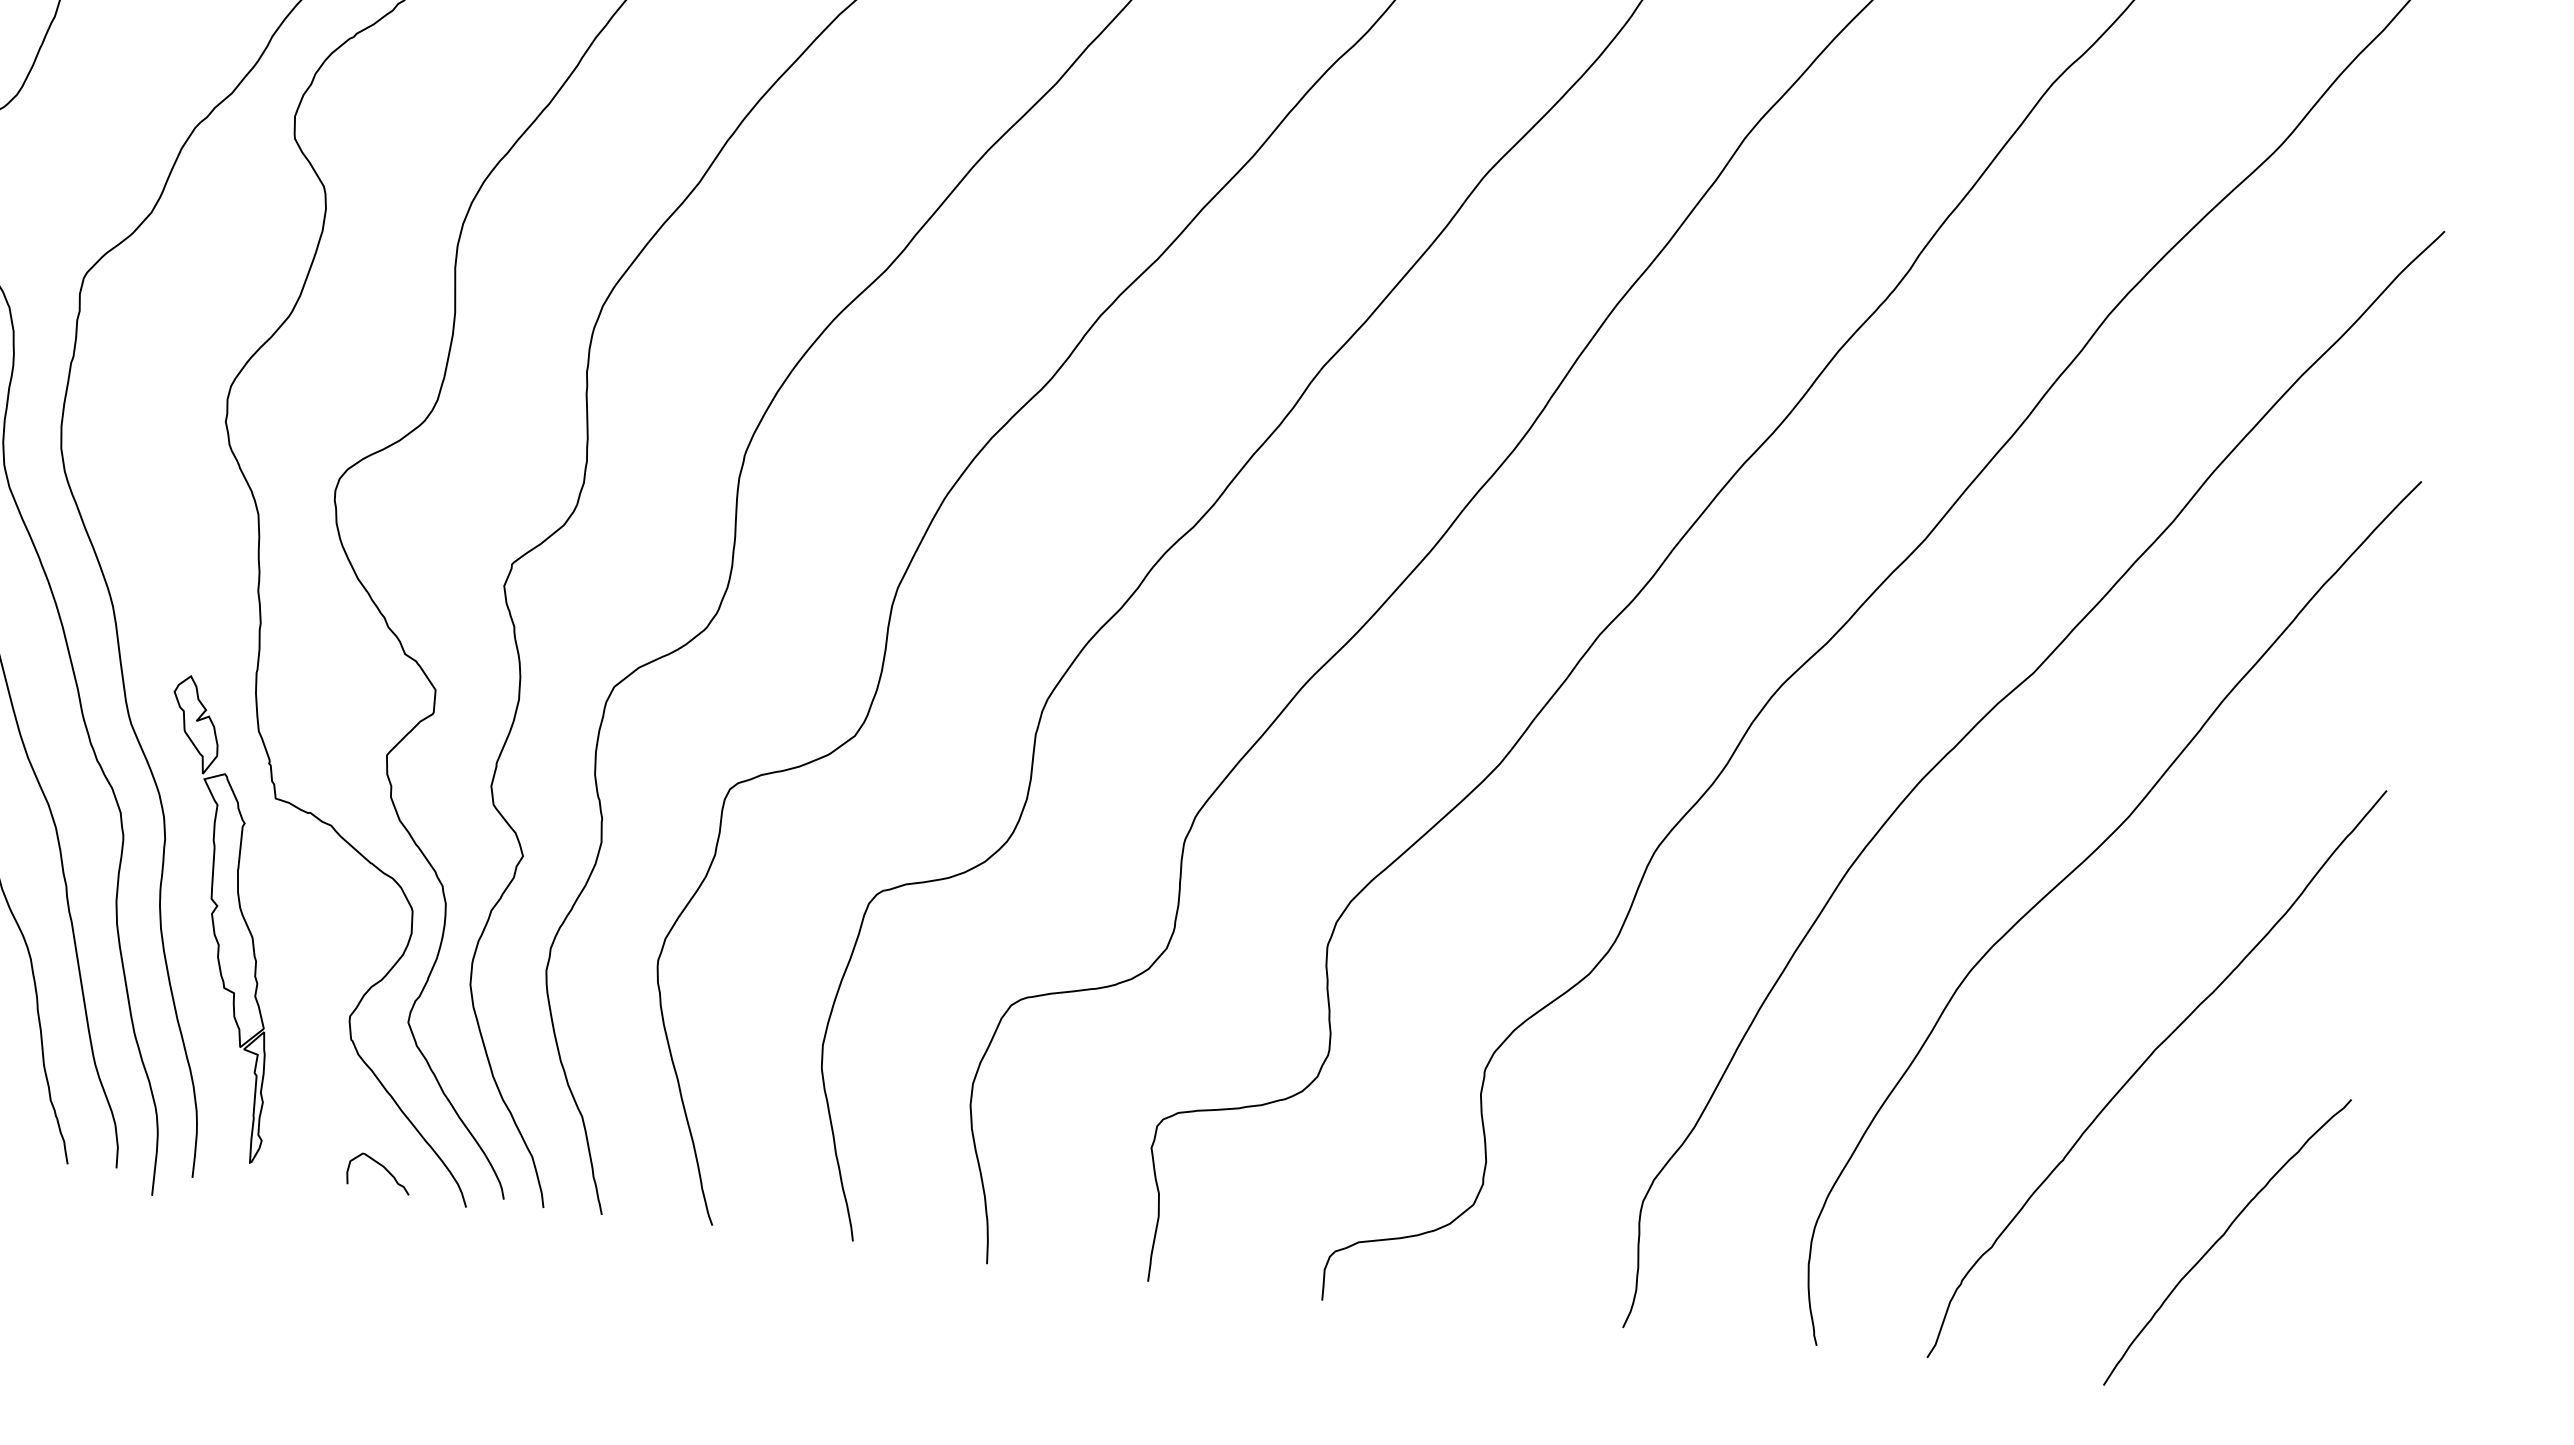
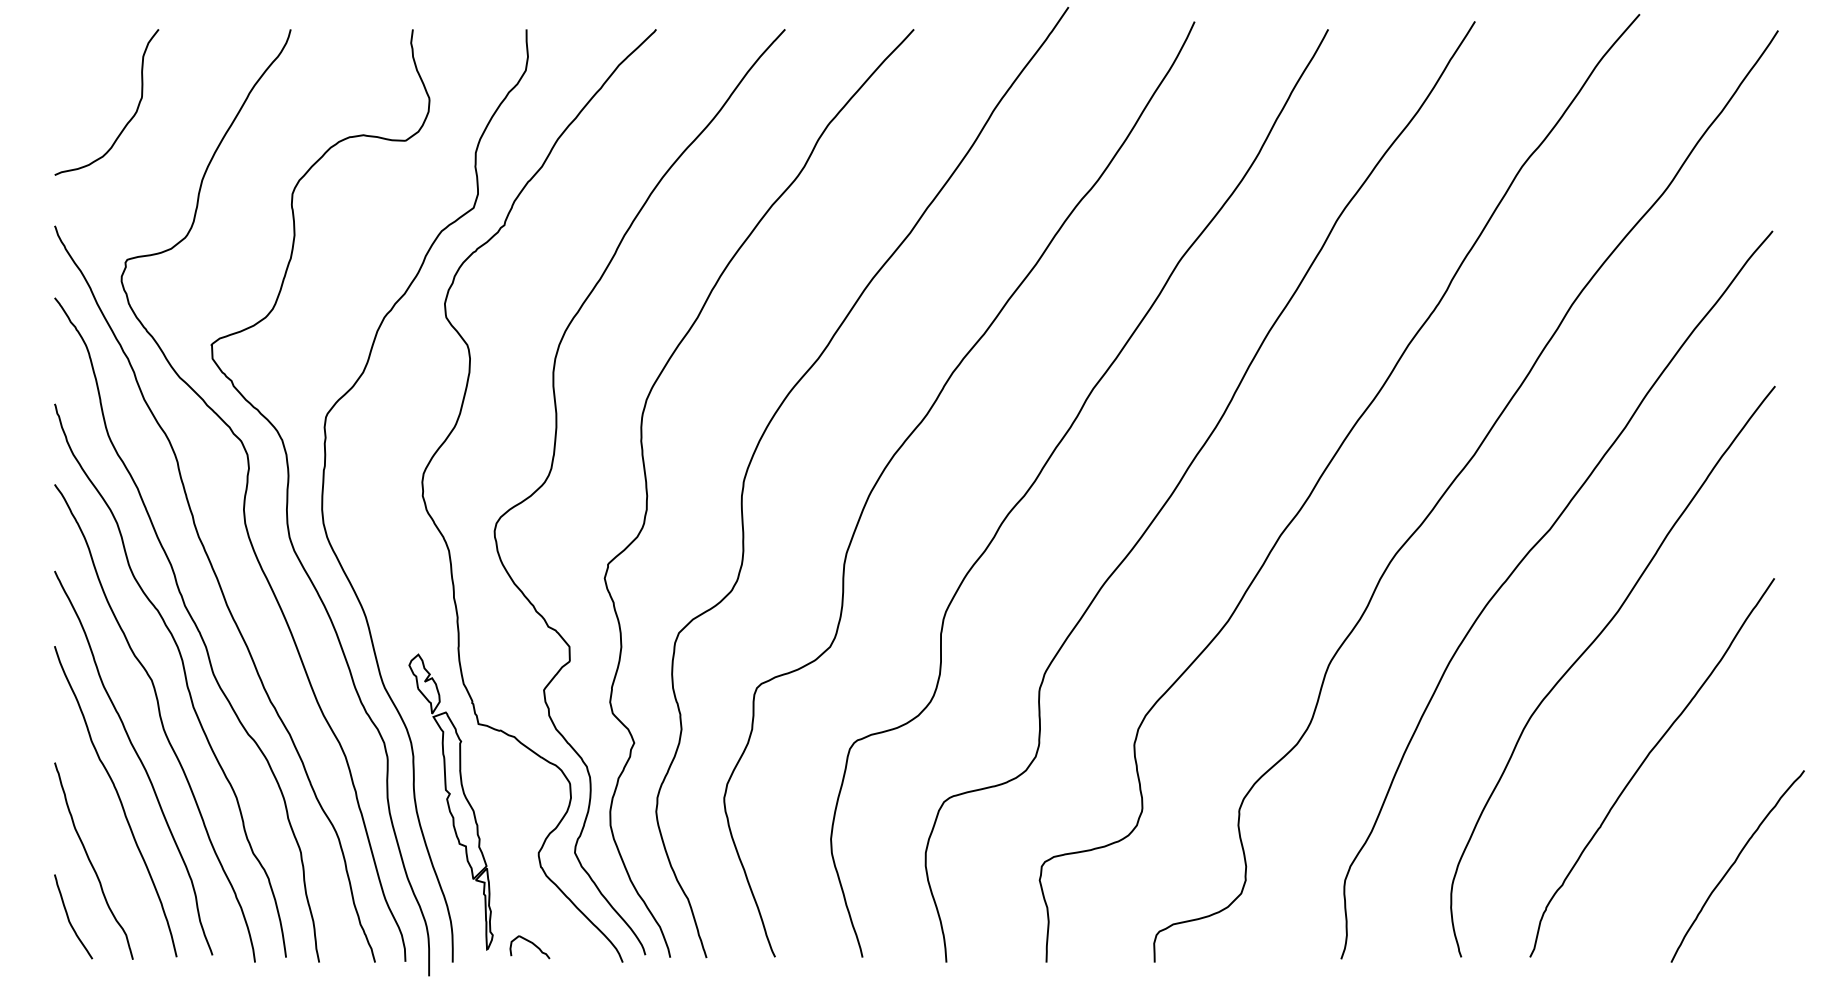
curve: (383, 1169) -> (532, 944), moved
curve: (2222, 1238) -> (1734, 864), moved

